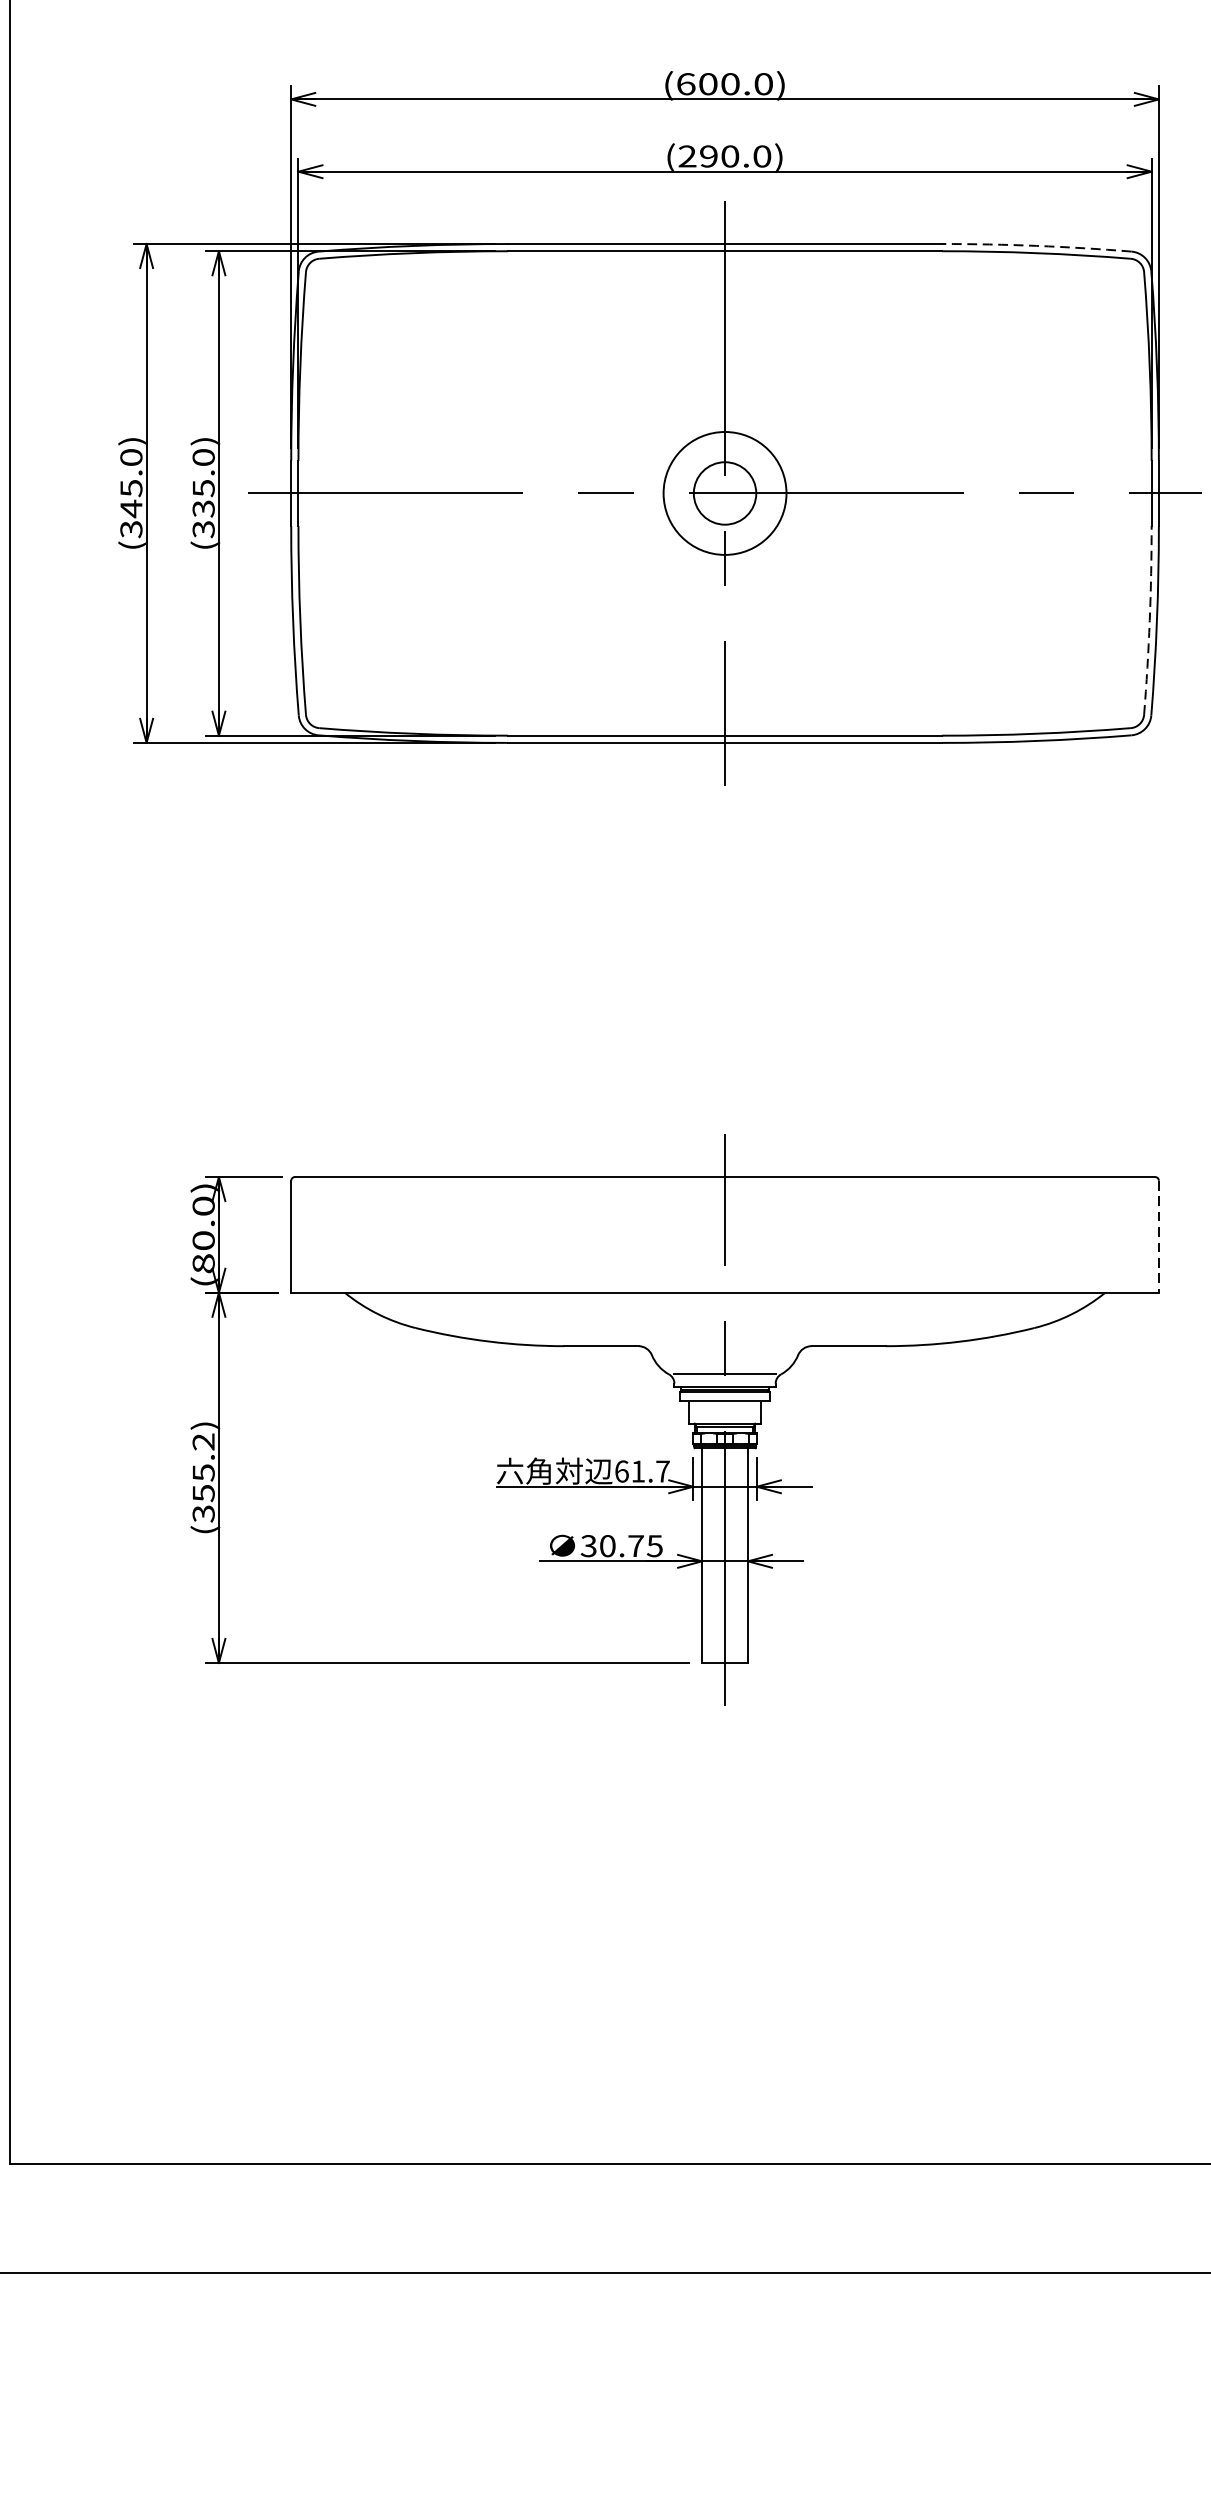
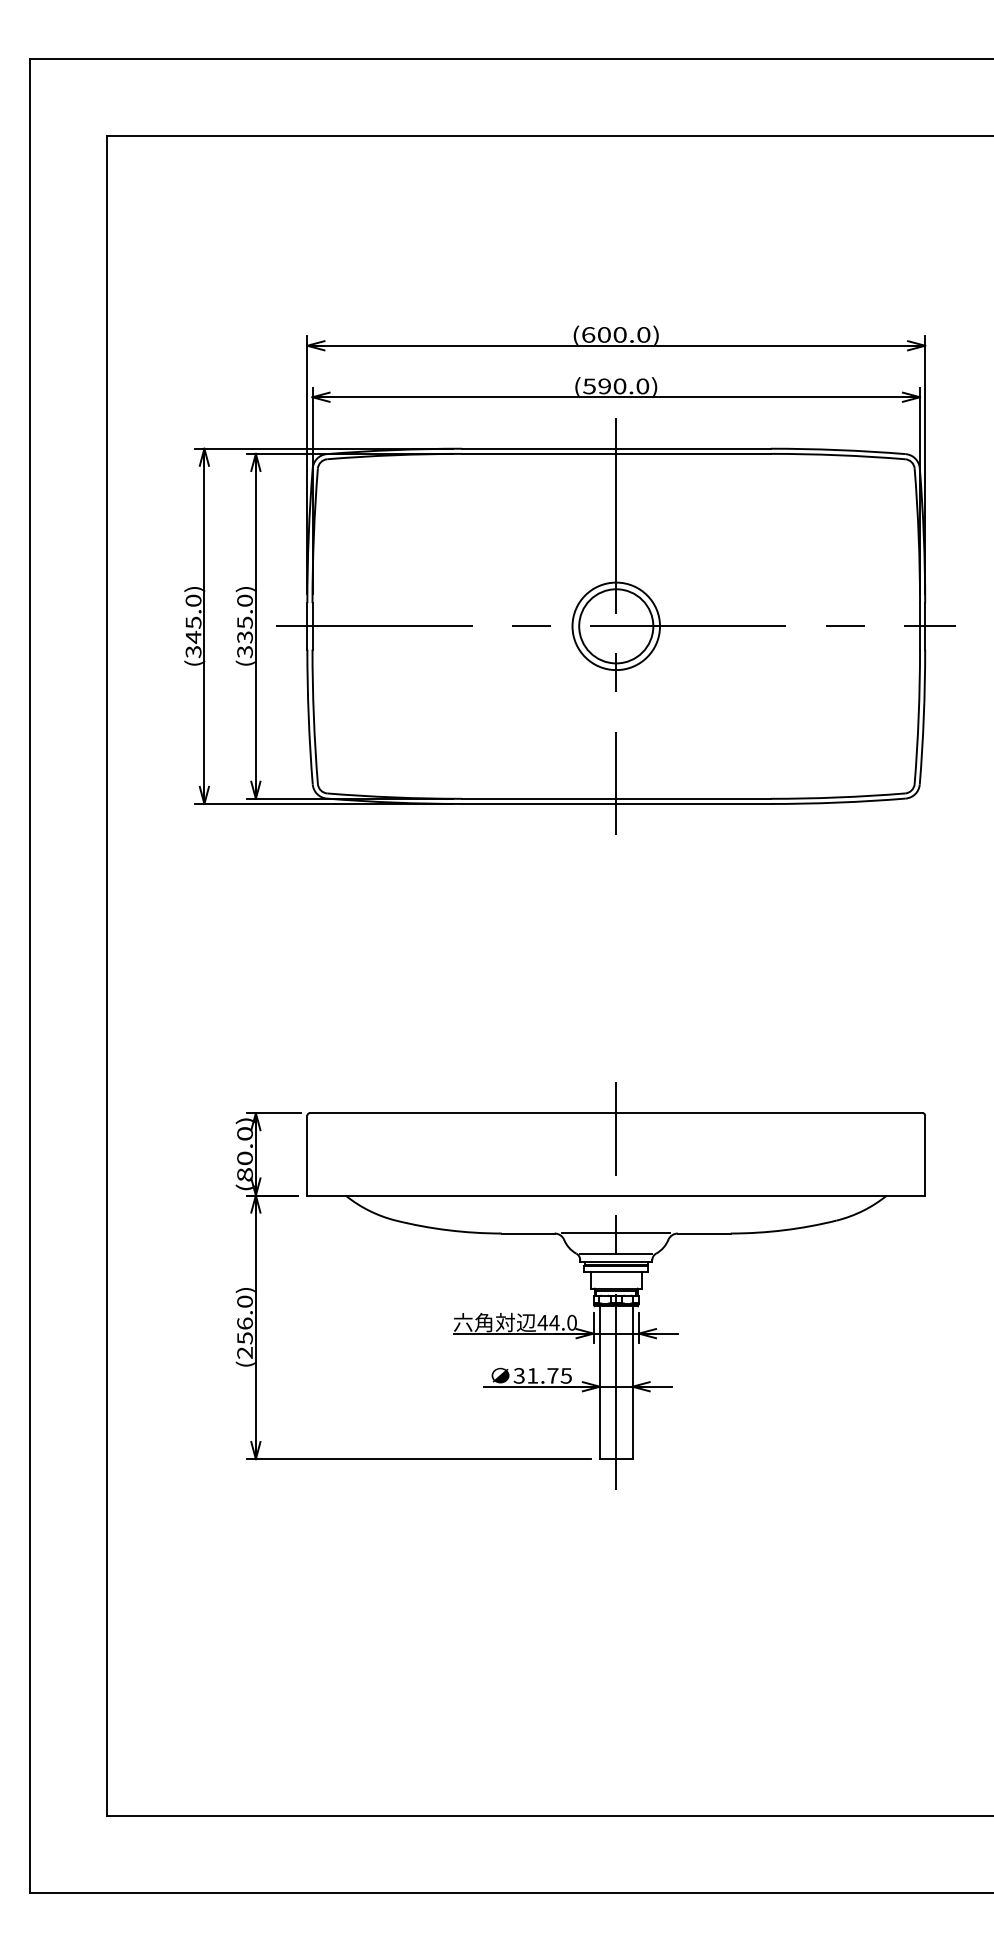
text: (687, 156) -> (589, 386), (290.0) -> (590.0)
arc: (1037, 246) -> (838, 450), dashed -> solid
circle: (725, 493) -> (616, 626), size x1.67
arc: (1149, 620) -> (918, 716), dashed -> solid
line: (1159, 1236) -> (925, 1155), dashed -> solid
line: (725, 1346) -> (616, 1233), added
text: (641, 1471) -> (556, 1322), 61.7 -> 44.0
text: (202, 1478) -> (244, 1327), (355.2) -> (256.0)
text: (607, 1545) -> (532, 1375), 30.75 -> 31.75

